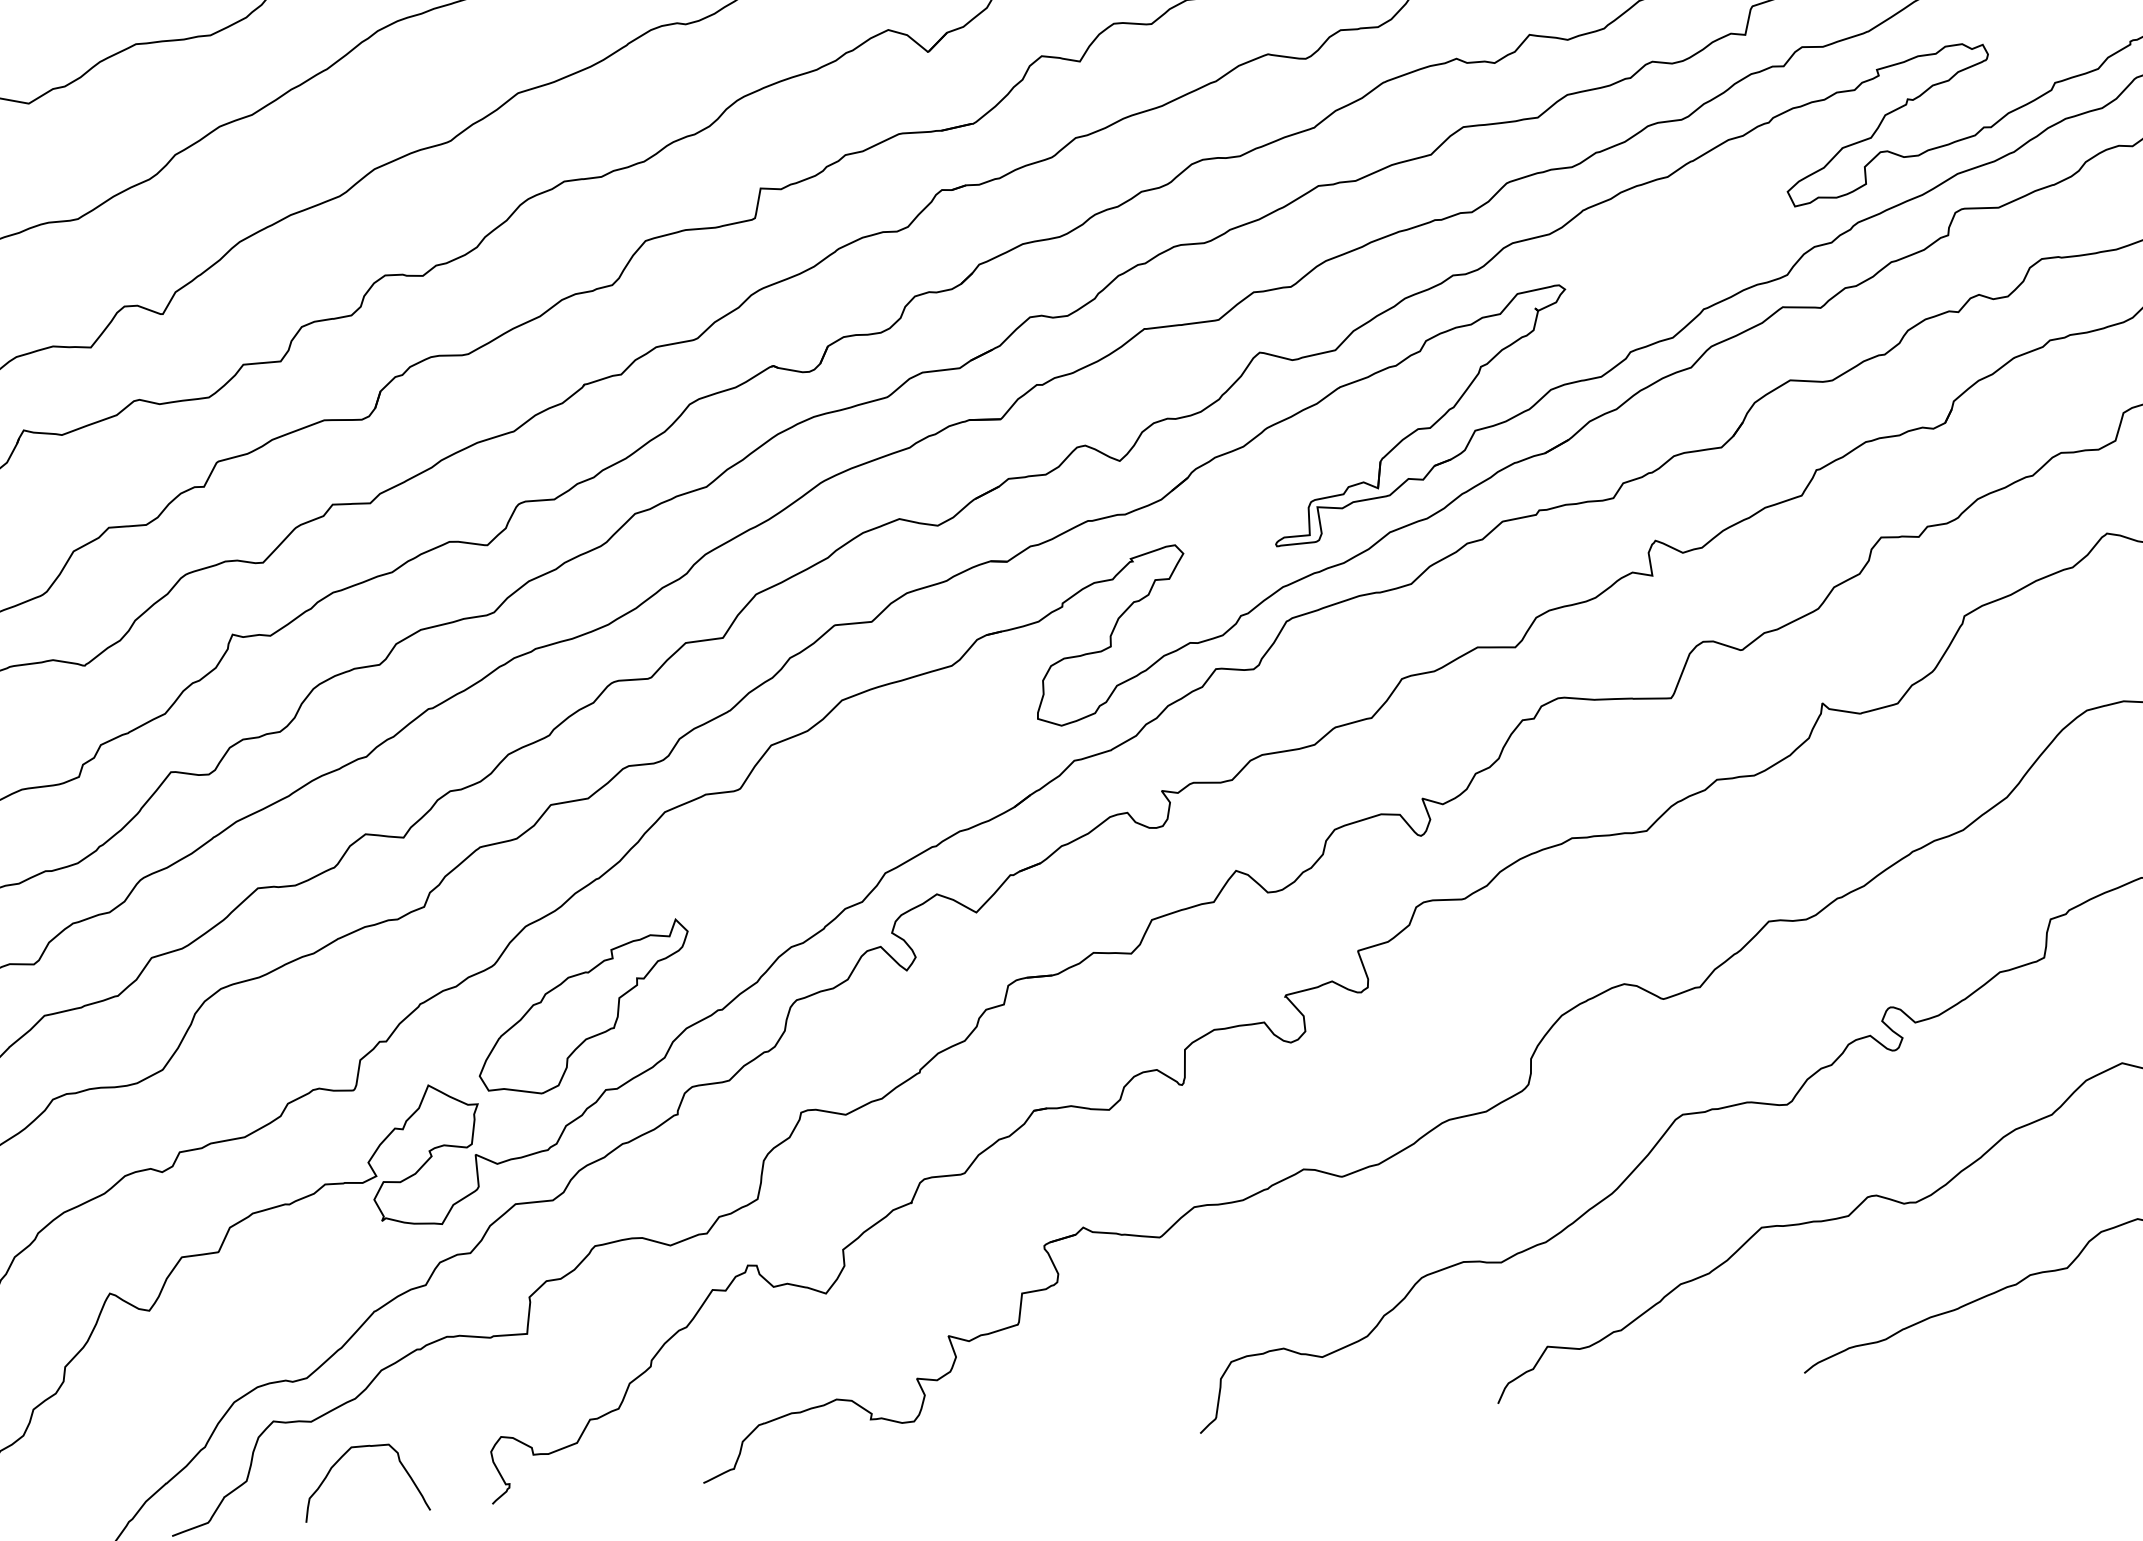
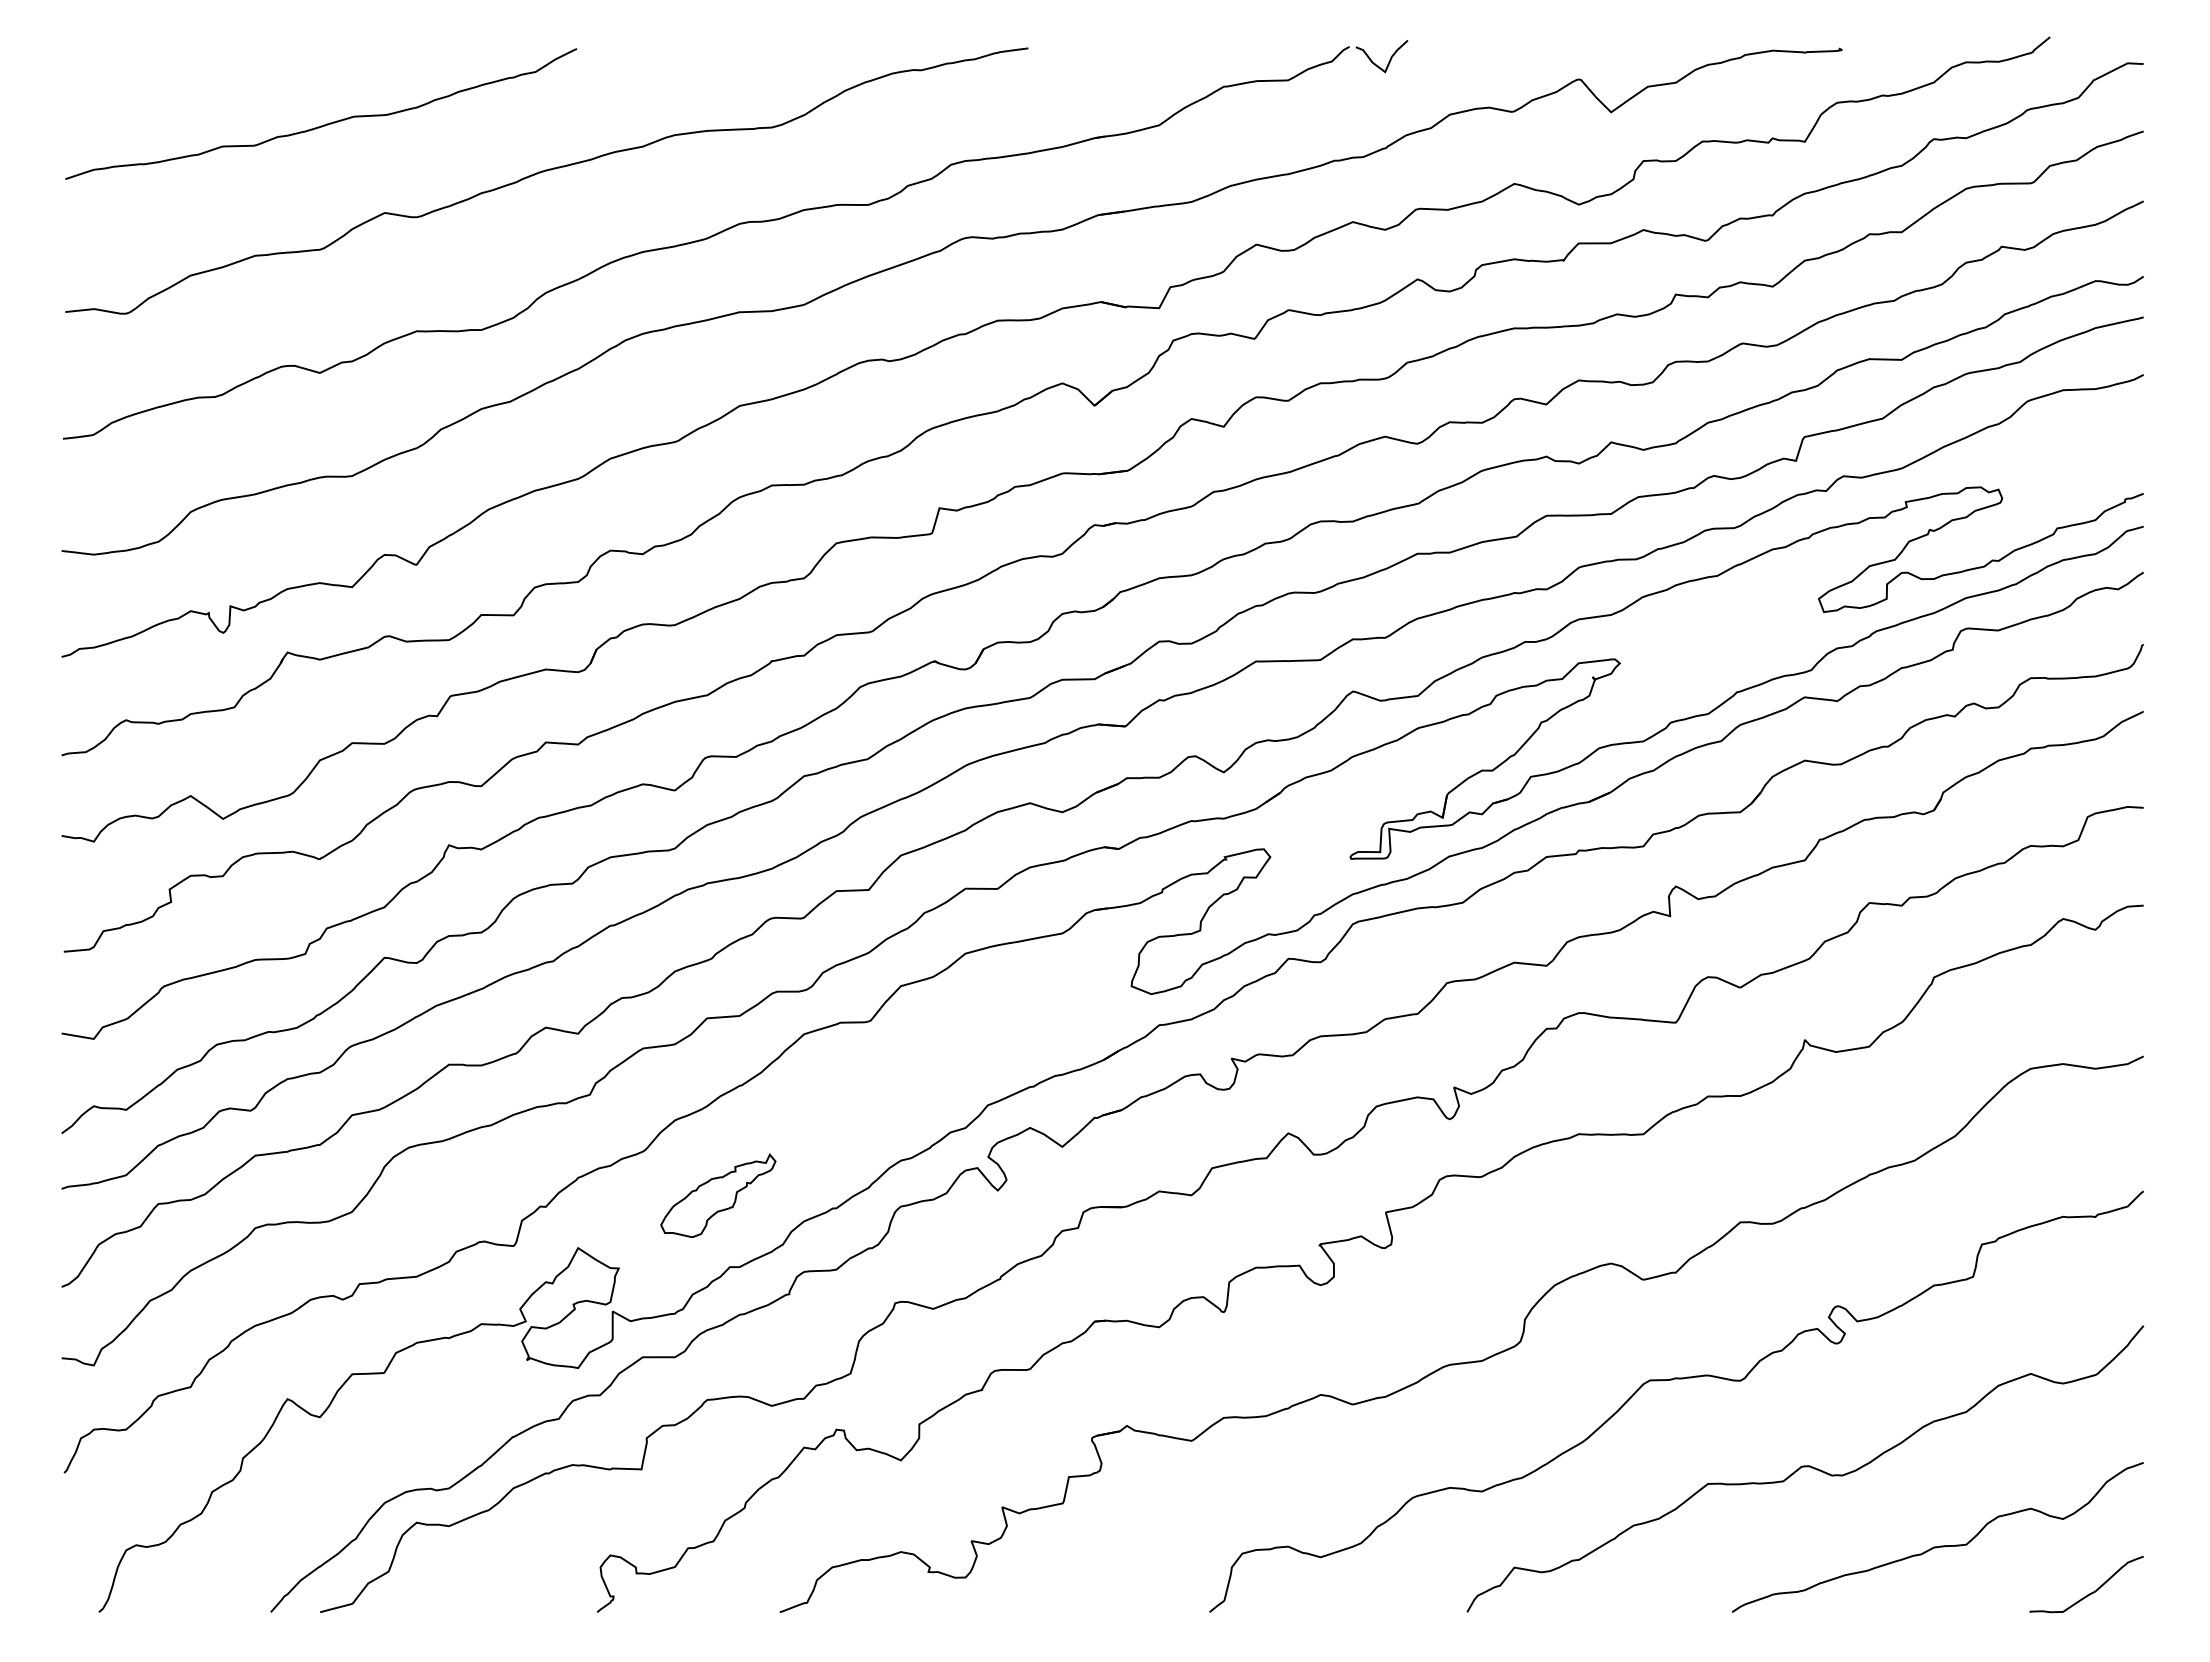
part: (584, 1008) -> (718, 1195), size x0.6
curve: (343, 1457) -> (473, 1559), removed

